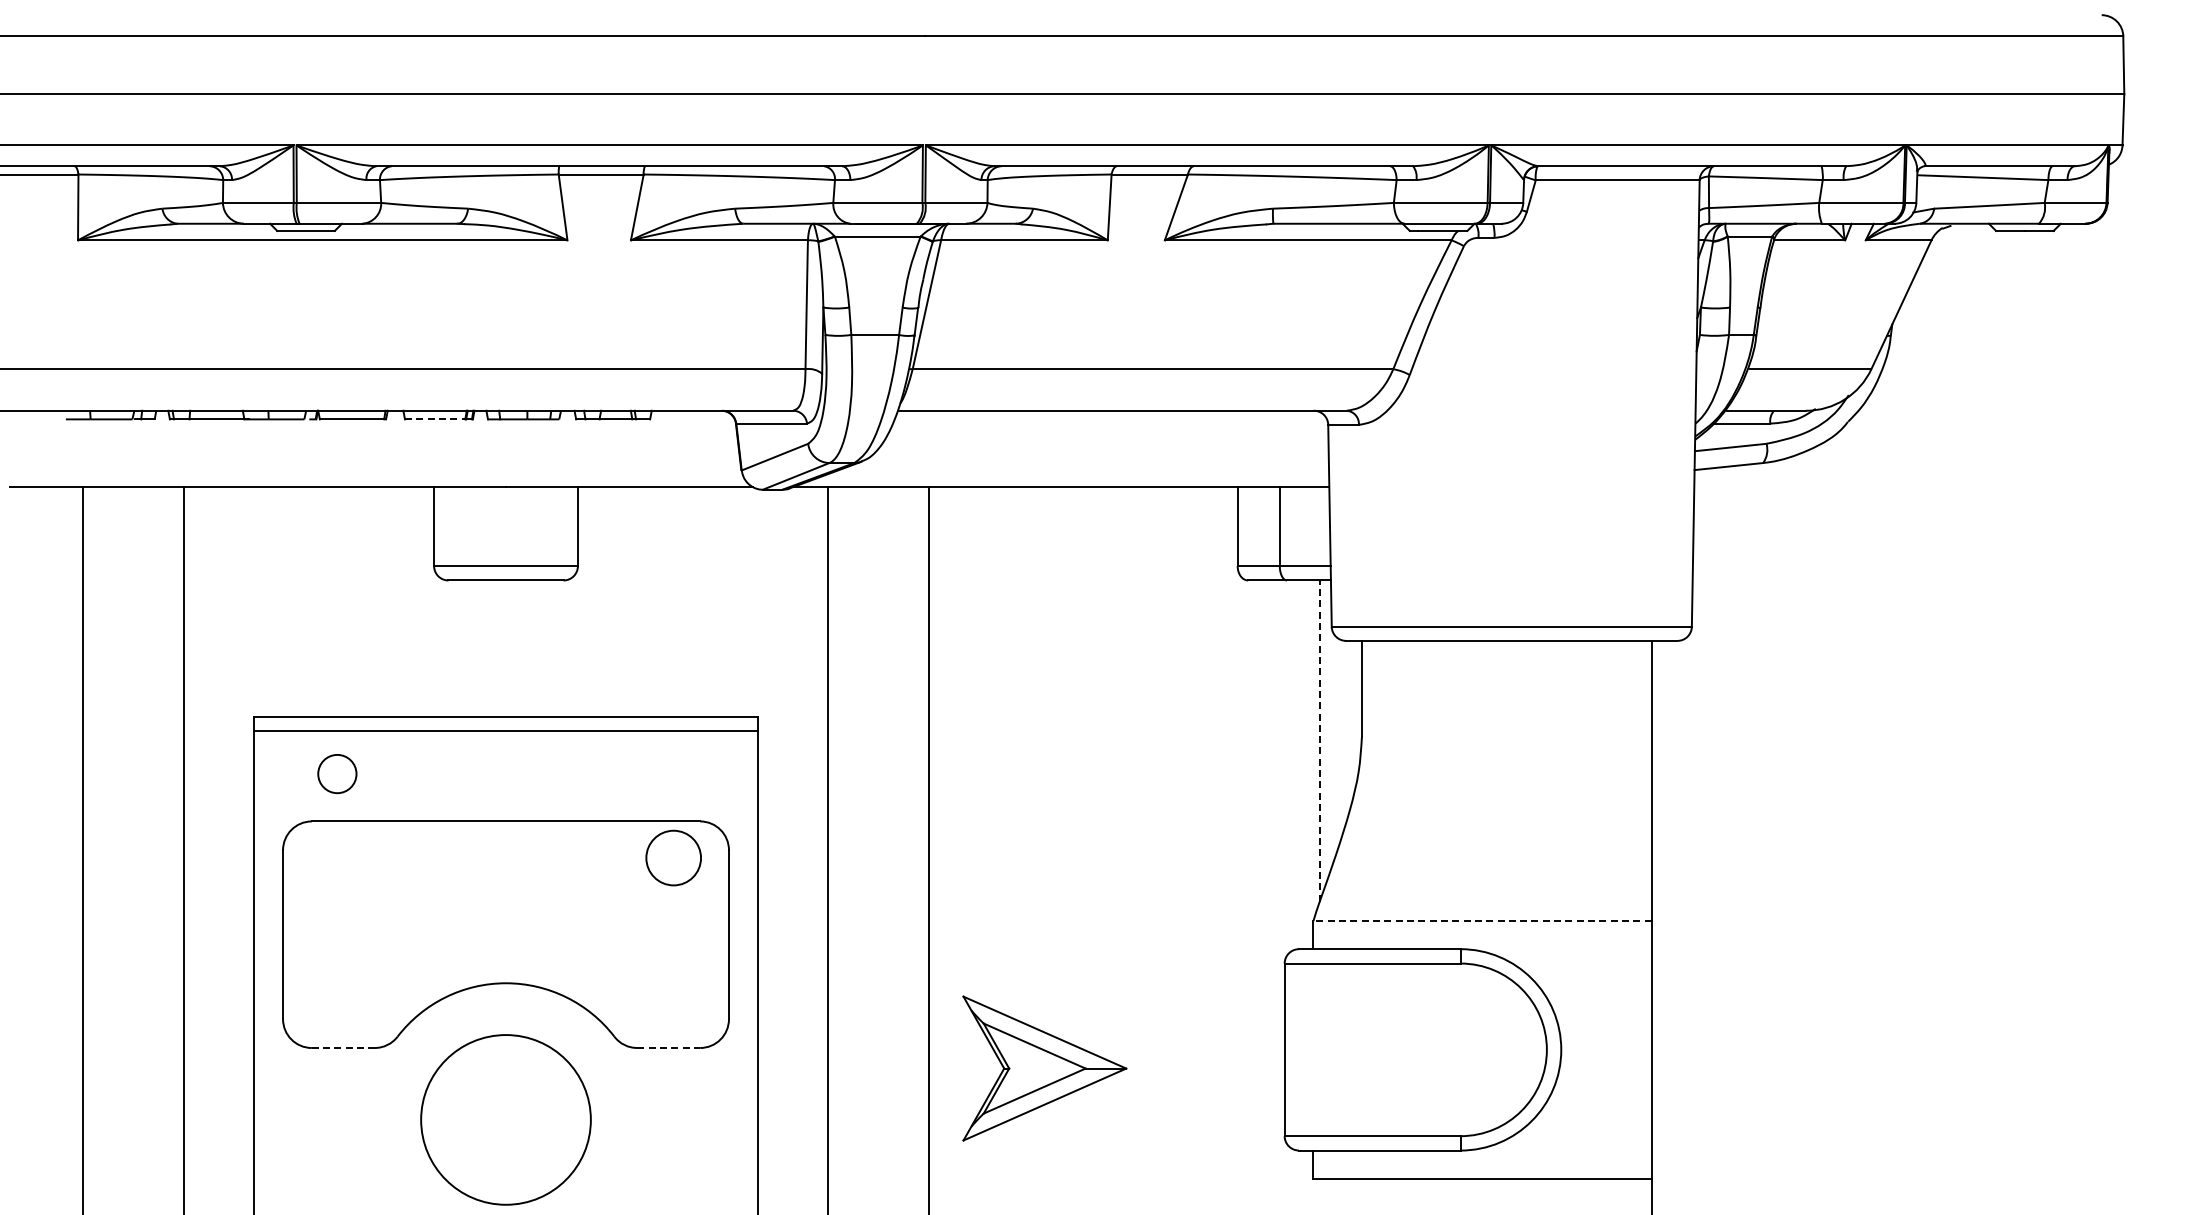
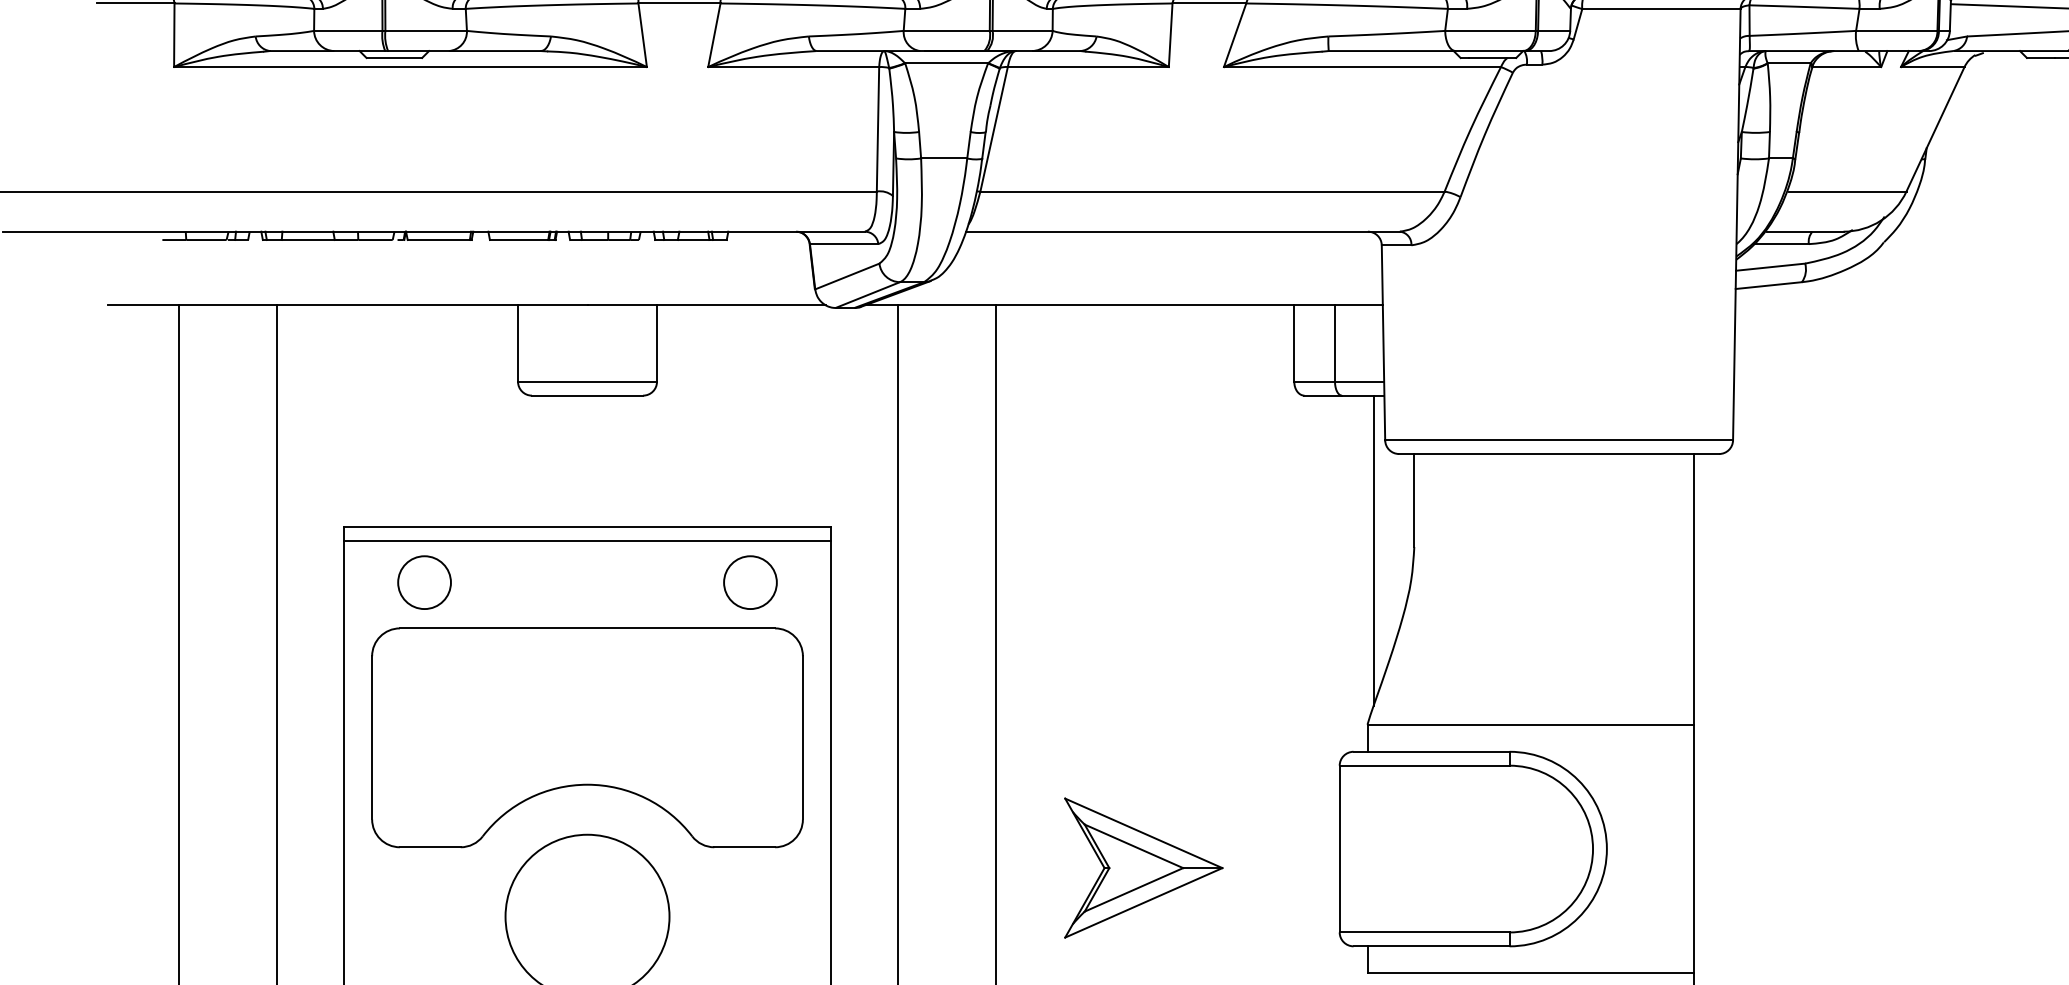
line: (435, 419) -> (519, 240), dashed -> solid
line: (1319, 741) -> (1373, 551), dashed -> solid
circle: (337, 773) -> (424, 582), size x1.43
circle: (673, 857) -> (750, 582), moved
line: (1482, 921) -> (1530, 725), dashed -> solid
line: (343, 1048) -> (430, 847), dashed -> solid
line: (669, 1048) -> (745, 847), dashed -> solid
part: (1044, 1068) -> (1143, 868), moved

